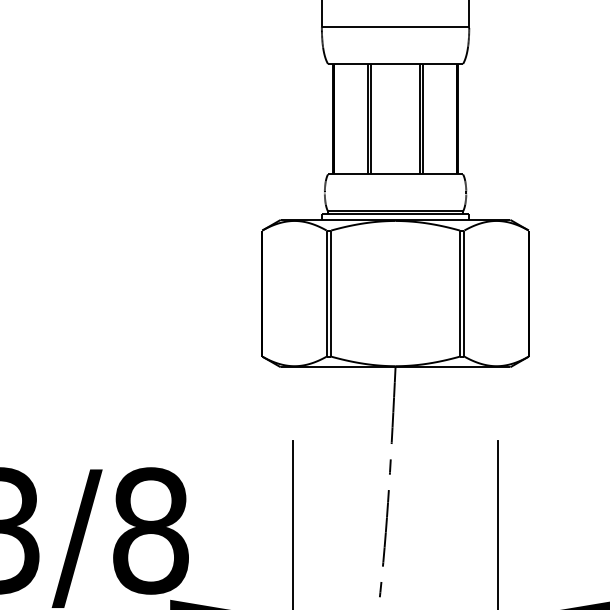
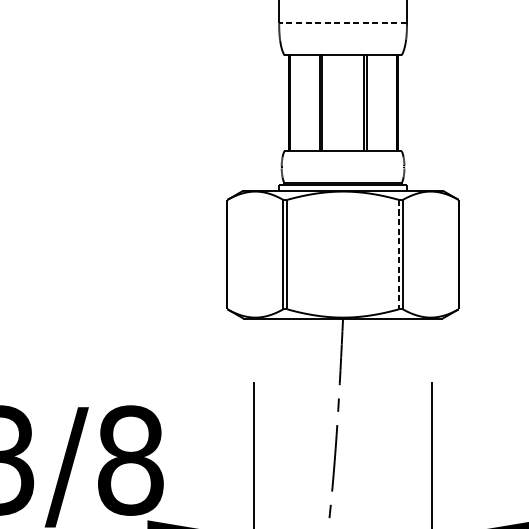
line: (395, 27) -> (343, 23), solid -> dashed
line: (459, 294) -> (398, 255), solid -> dashed

